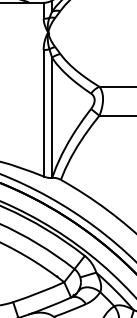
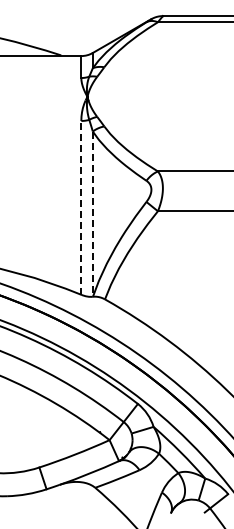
line: (43, 113) -> (81, 207), solid -> dashed
line: (51, 118) -> (92, 214), solid -> dashed

